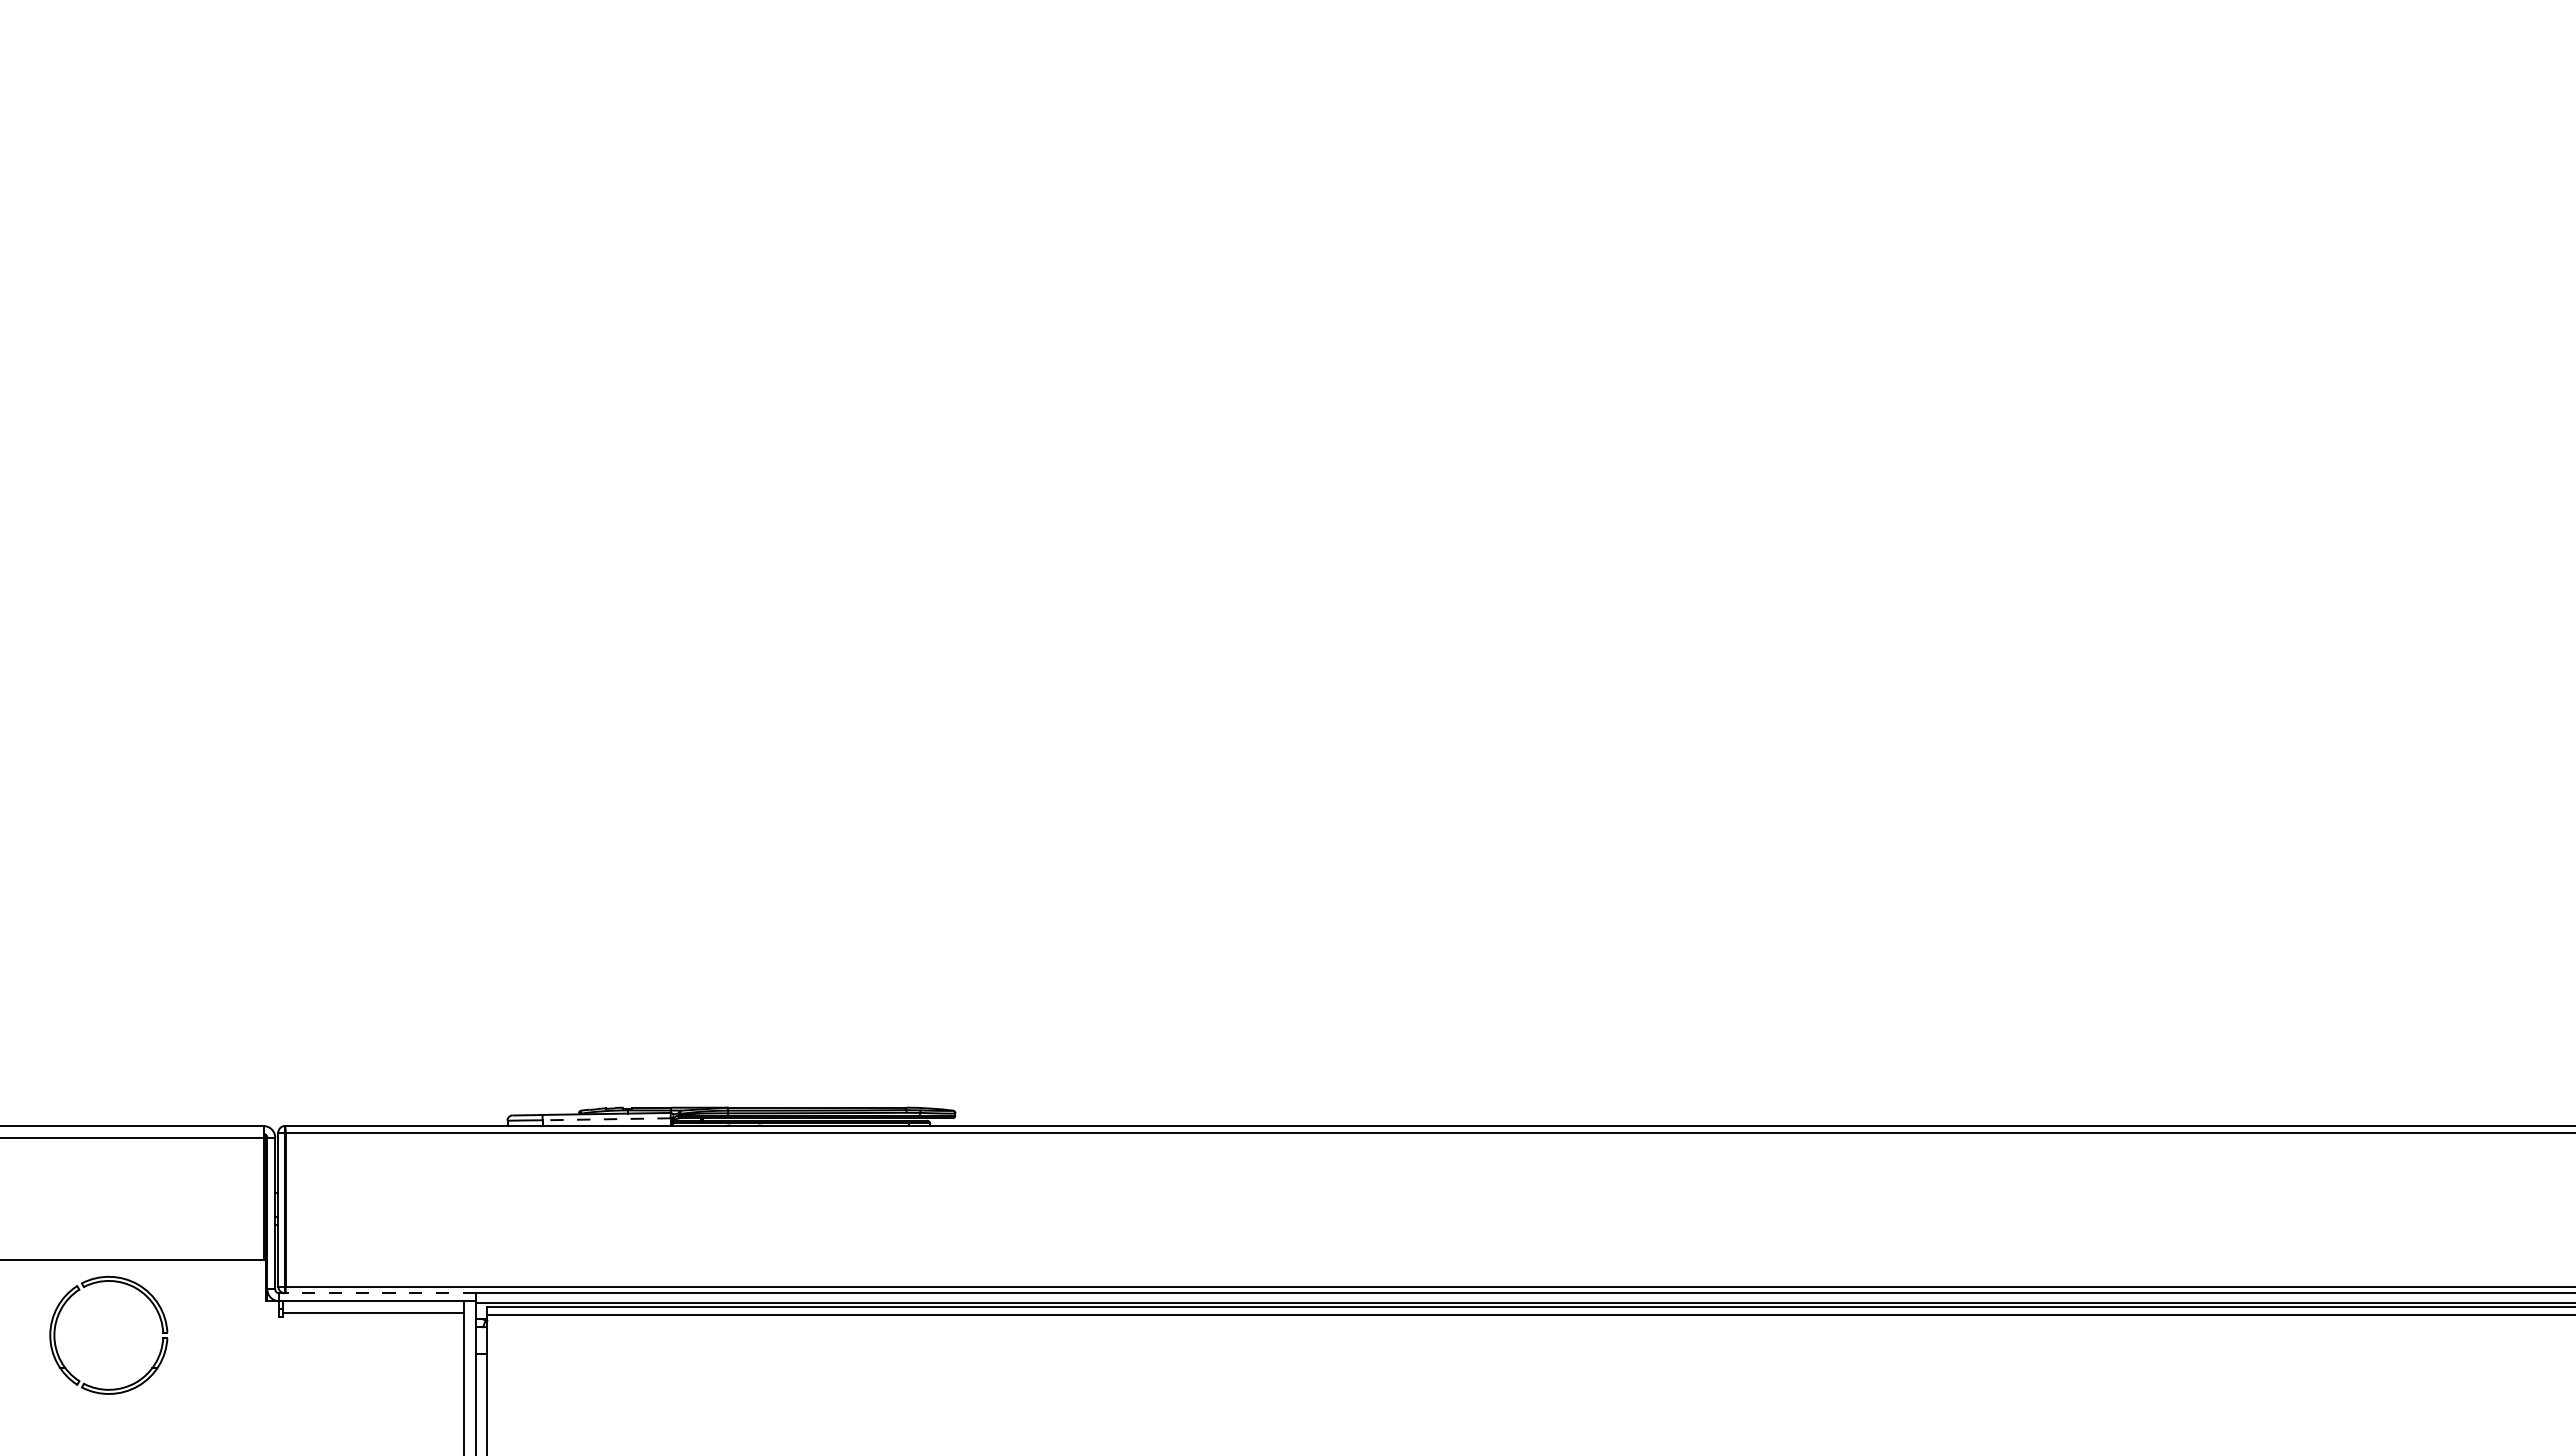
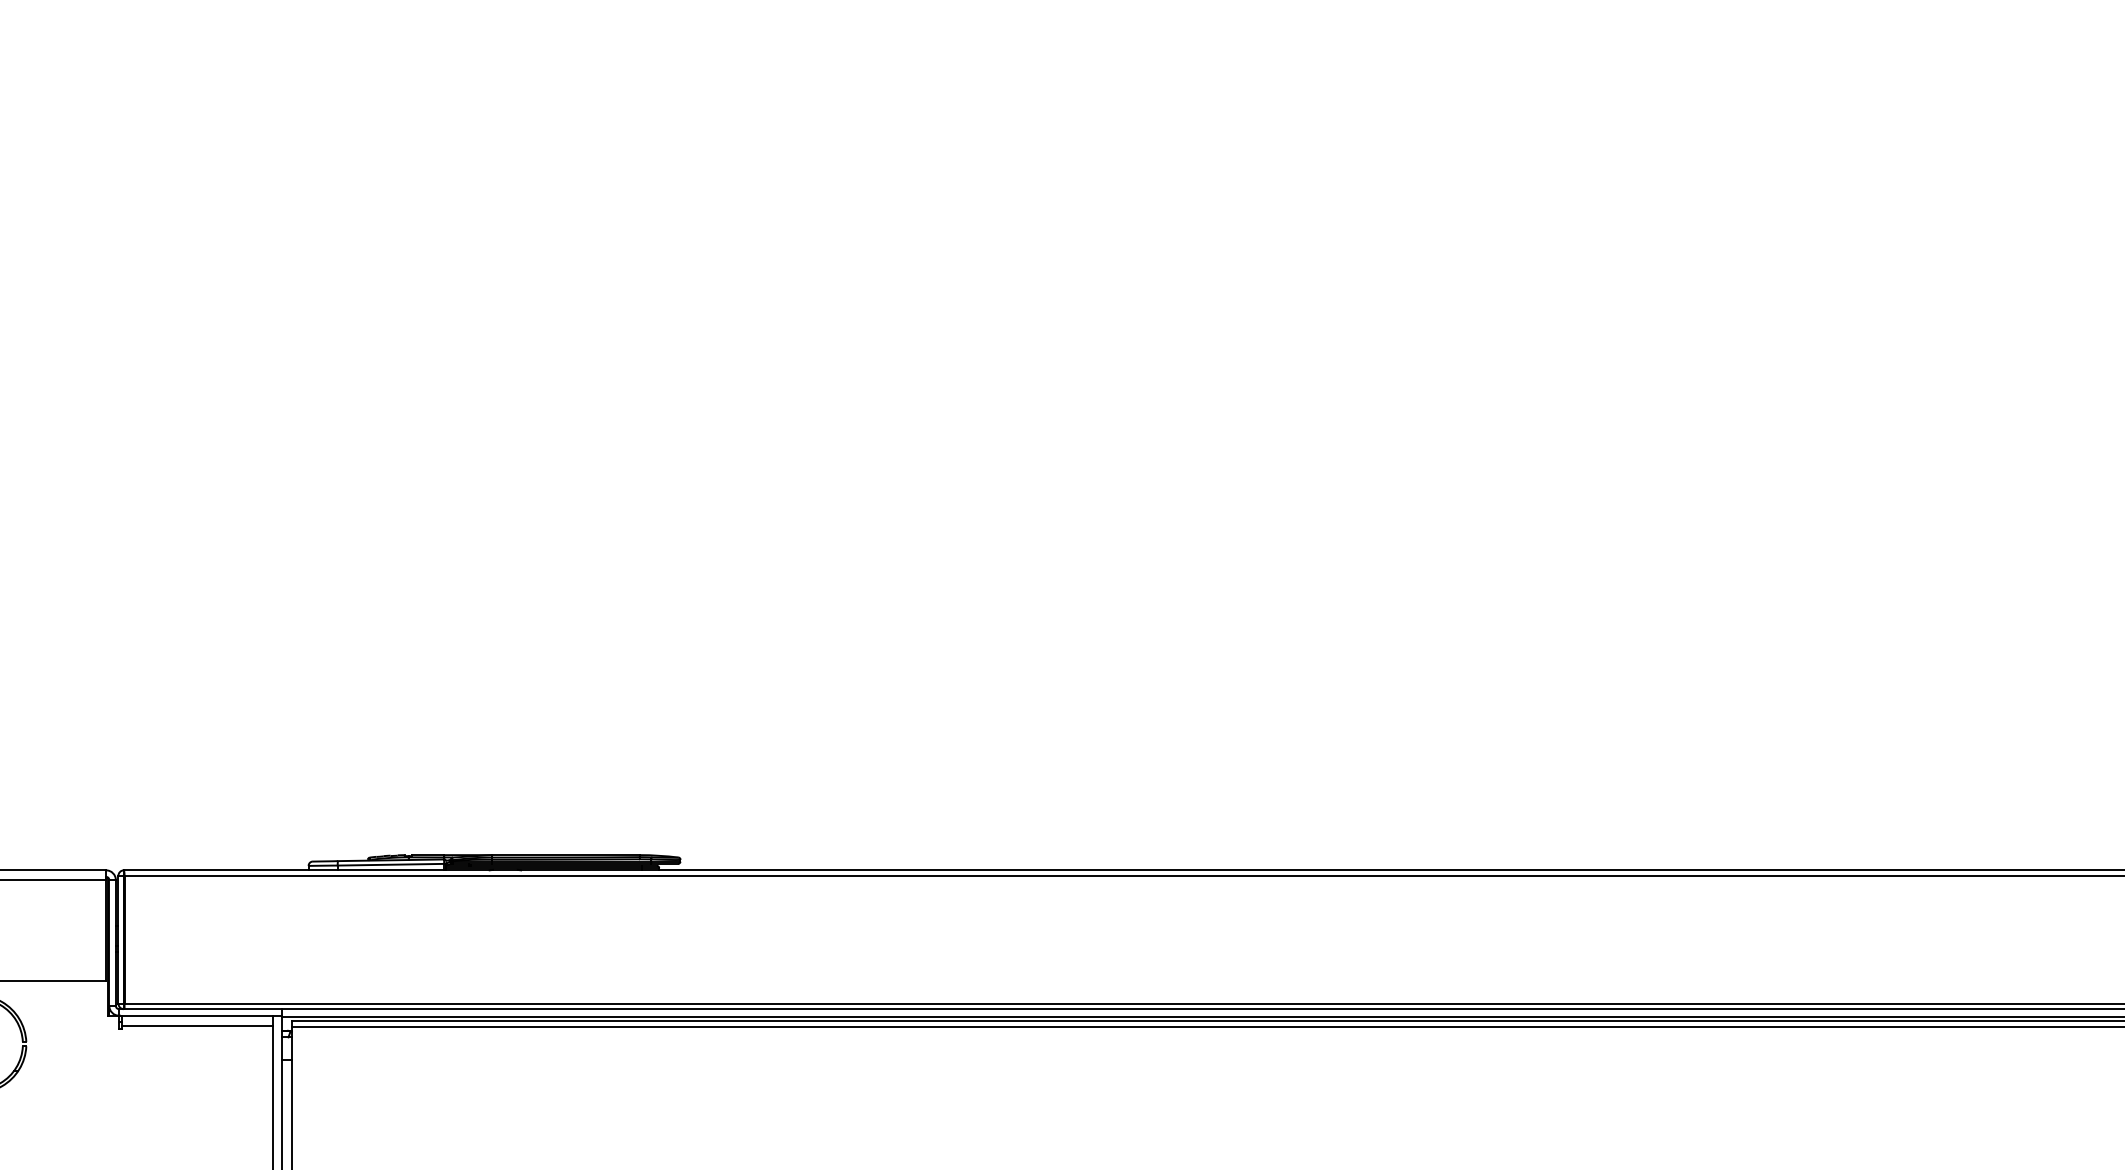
line: (606, 1119) -> (390, 864), dashed -> solid
line: (377, 1293) -> (200, 1009), dashed -> solid

